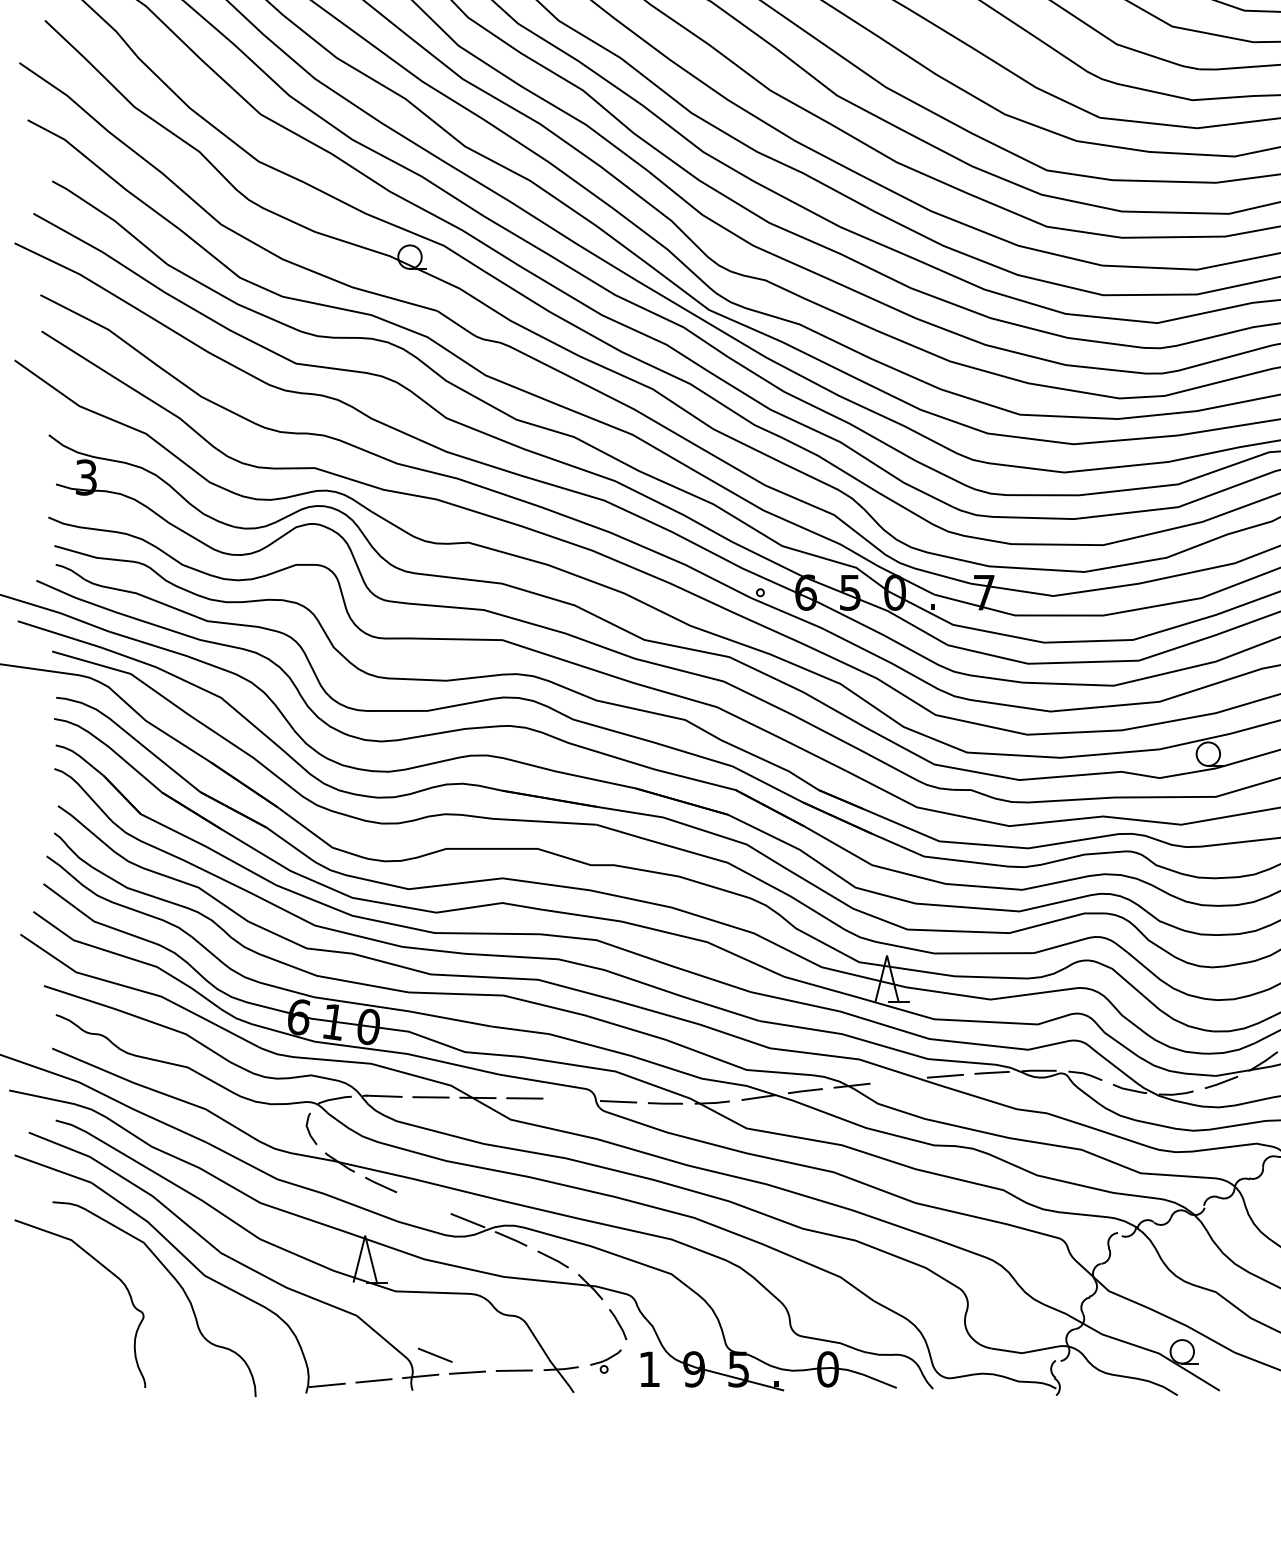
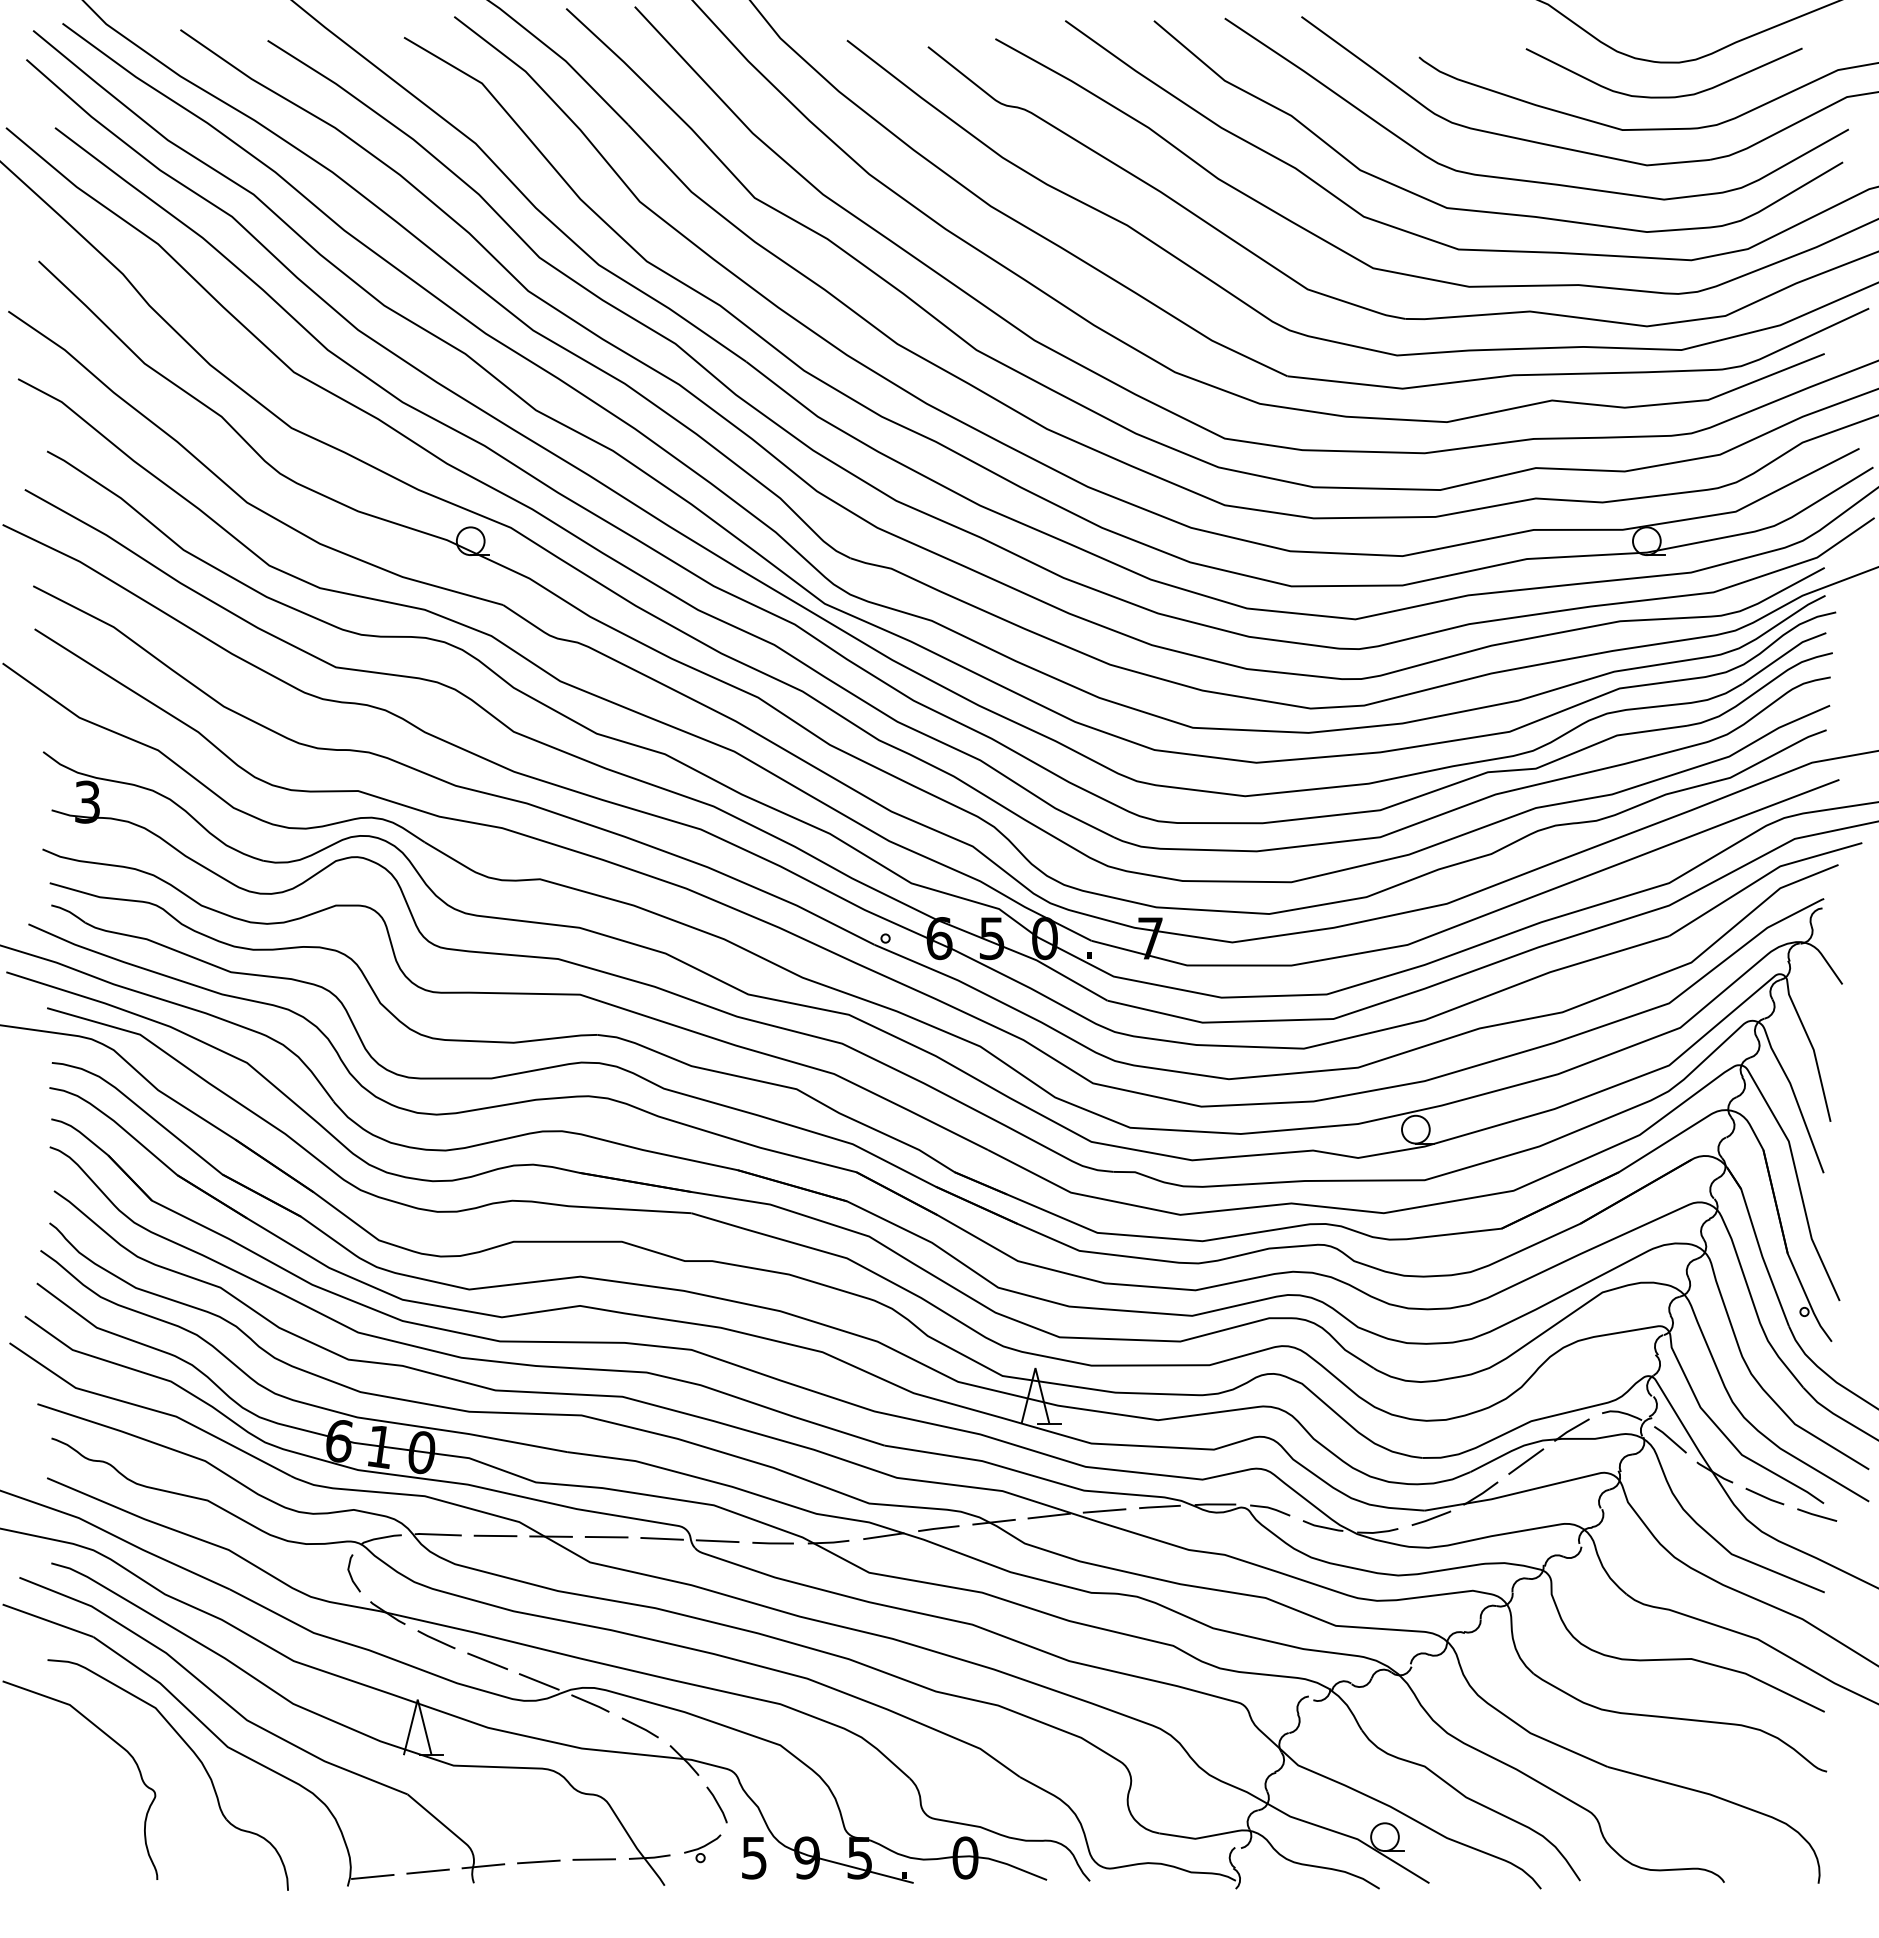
line: (898, 1080) -> (1048, 1515), added
line: (571, 1099) -> (661, 1538), added
line: (435, 1355) -> (487, 1661), moved
text: (649, 1369) -> (754, 1858), 1 -> 5

